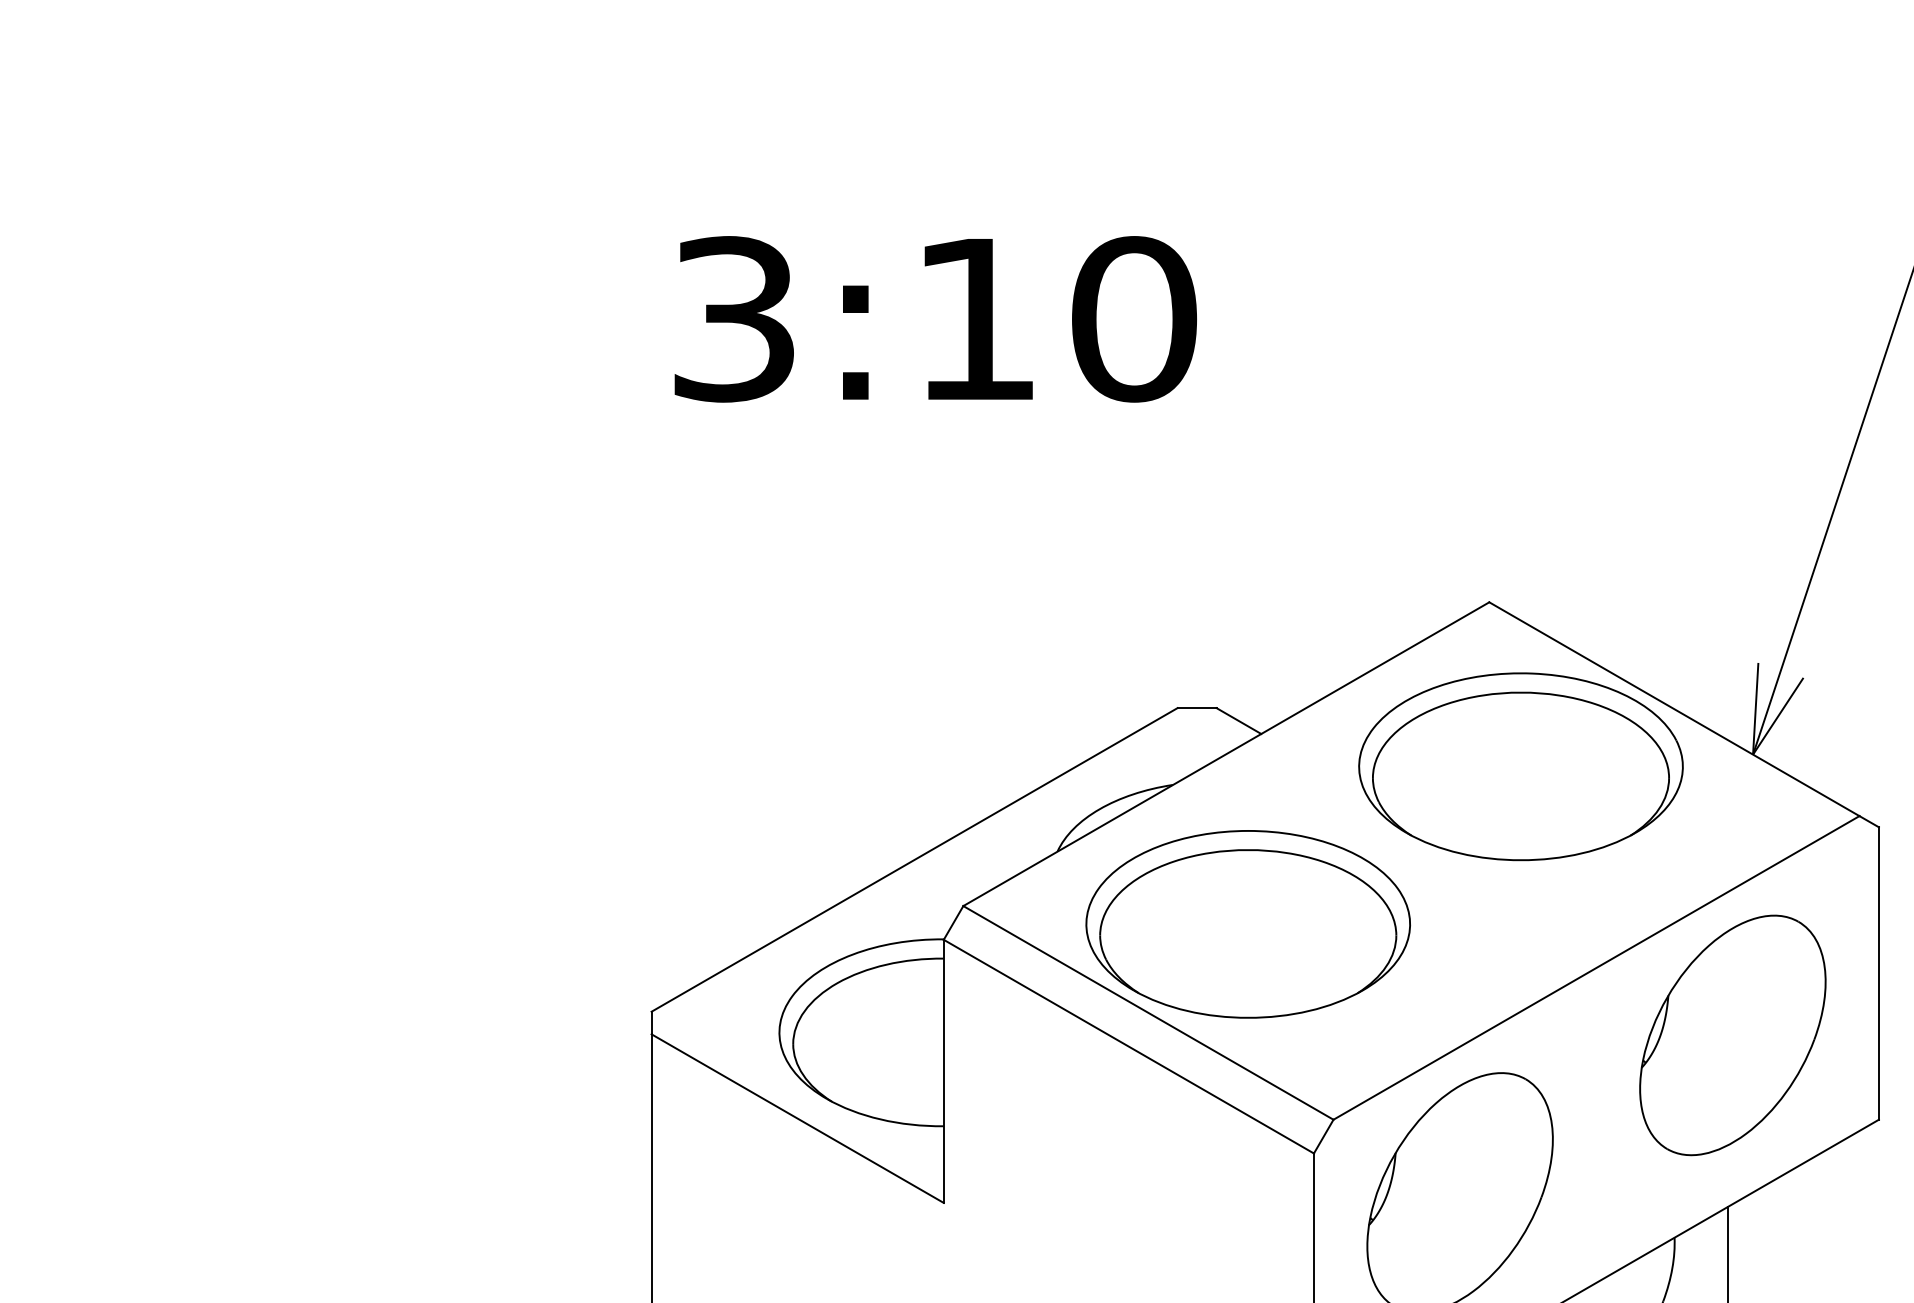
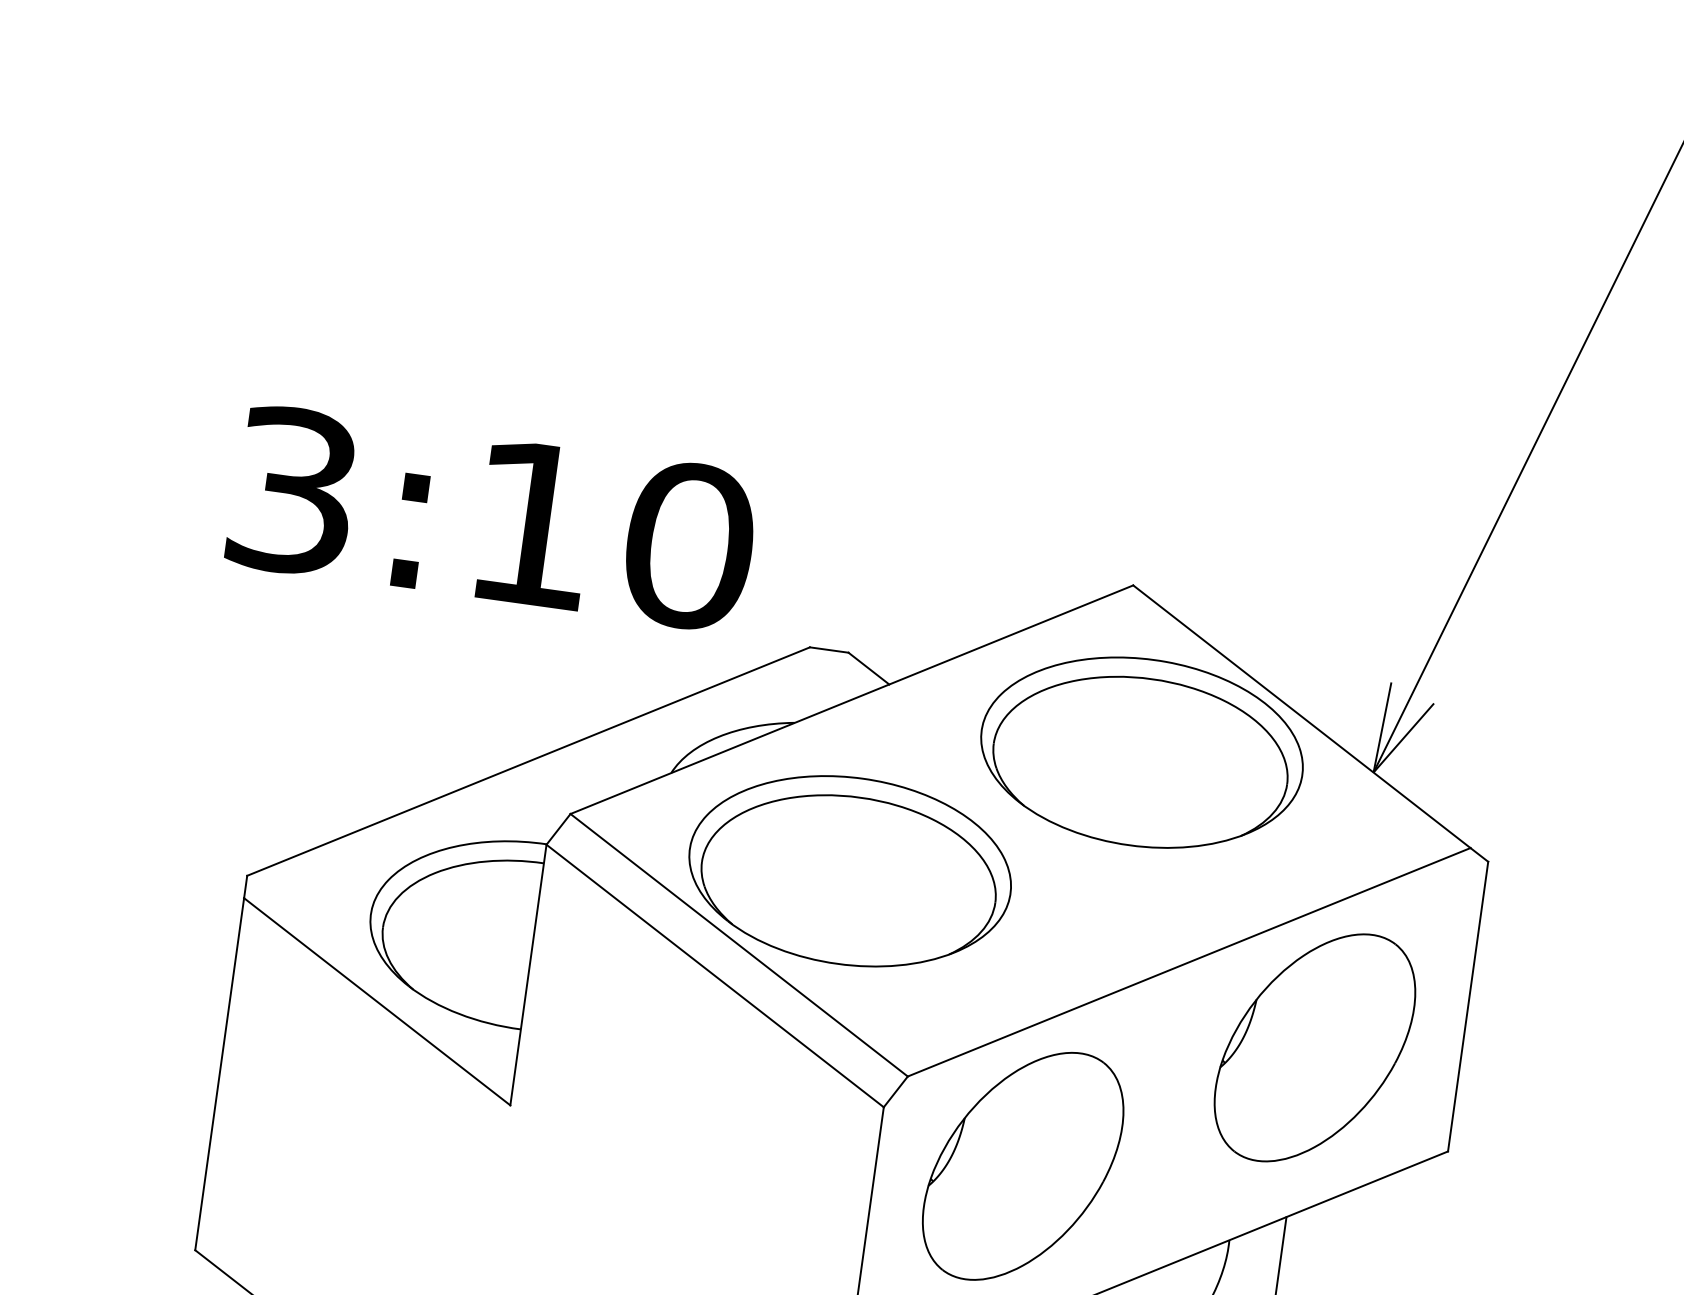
text: (935, 319) -> (492, 518), moved

